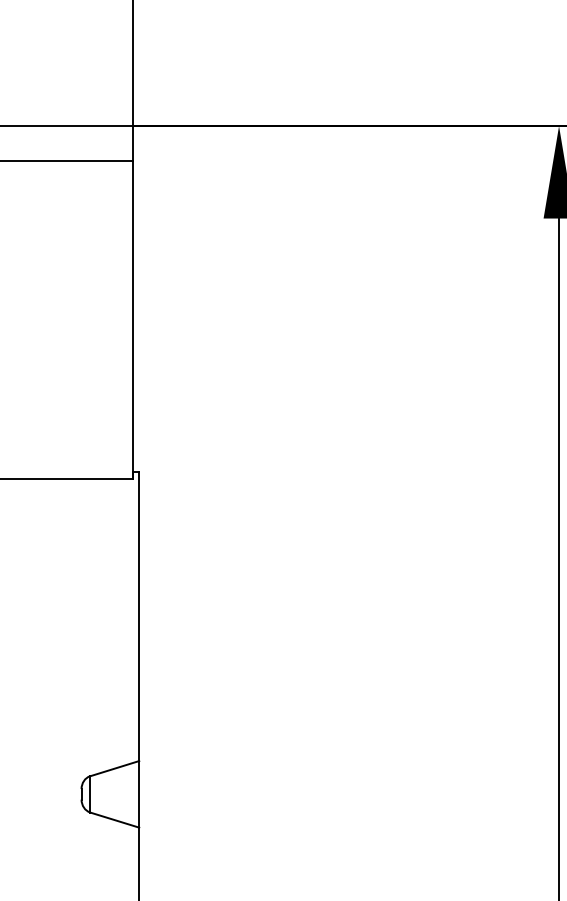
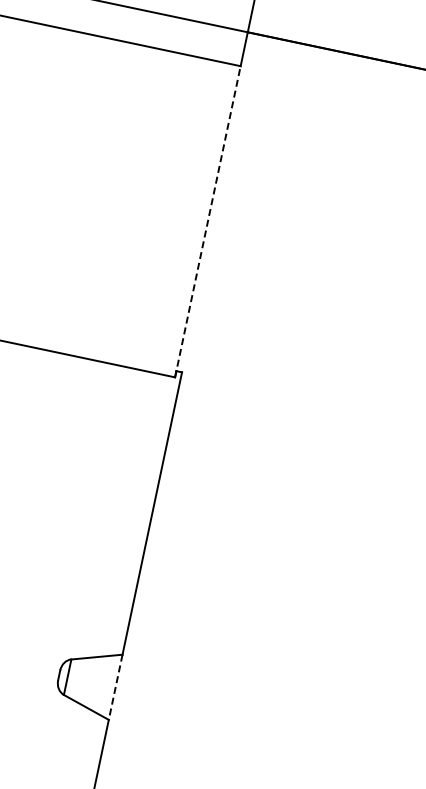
line: (133, 319) -> (207, 221), solid -> dashed
line: (139, 794) -> (115, 687), solid -> dashed

